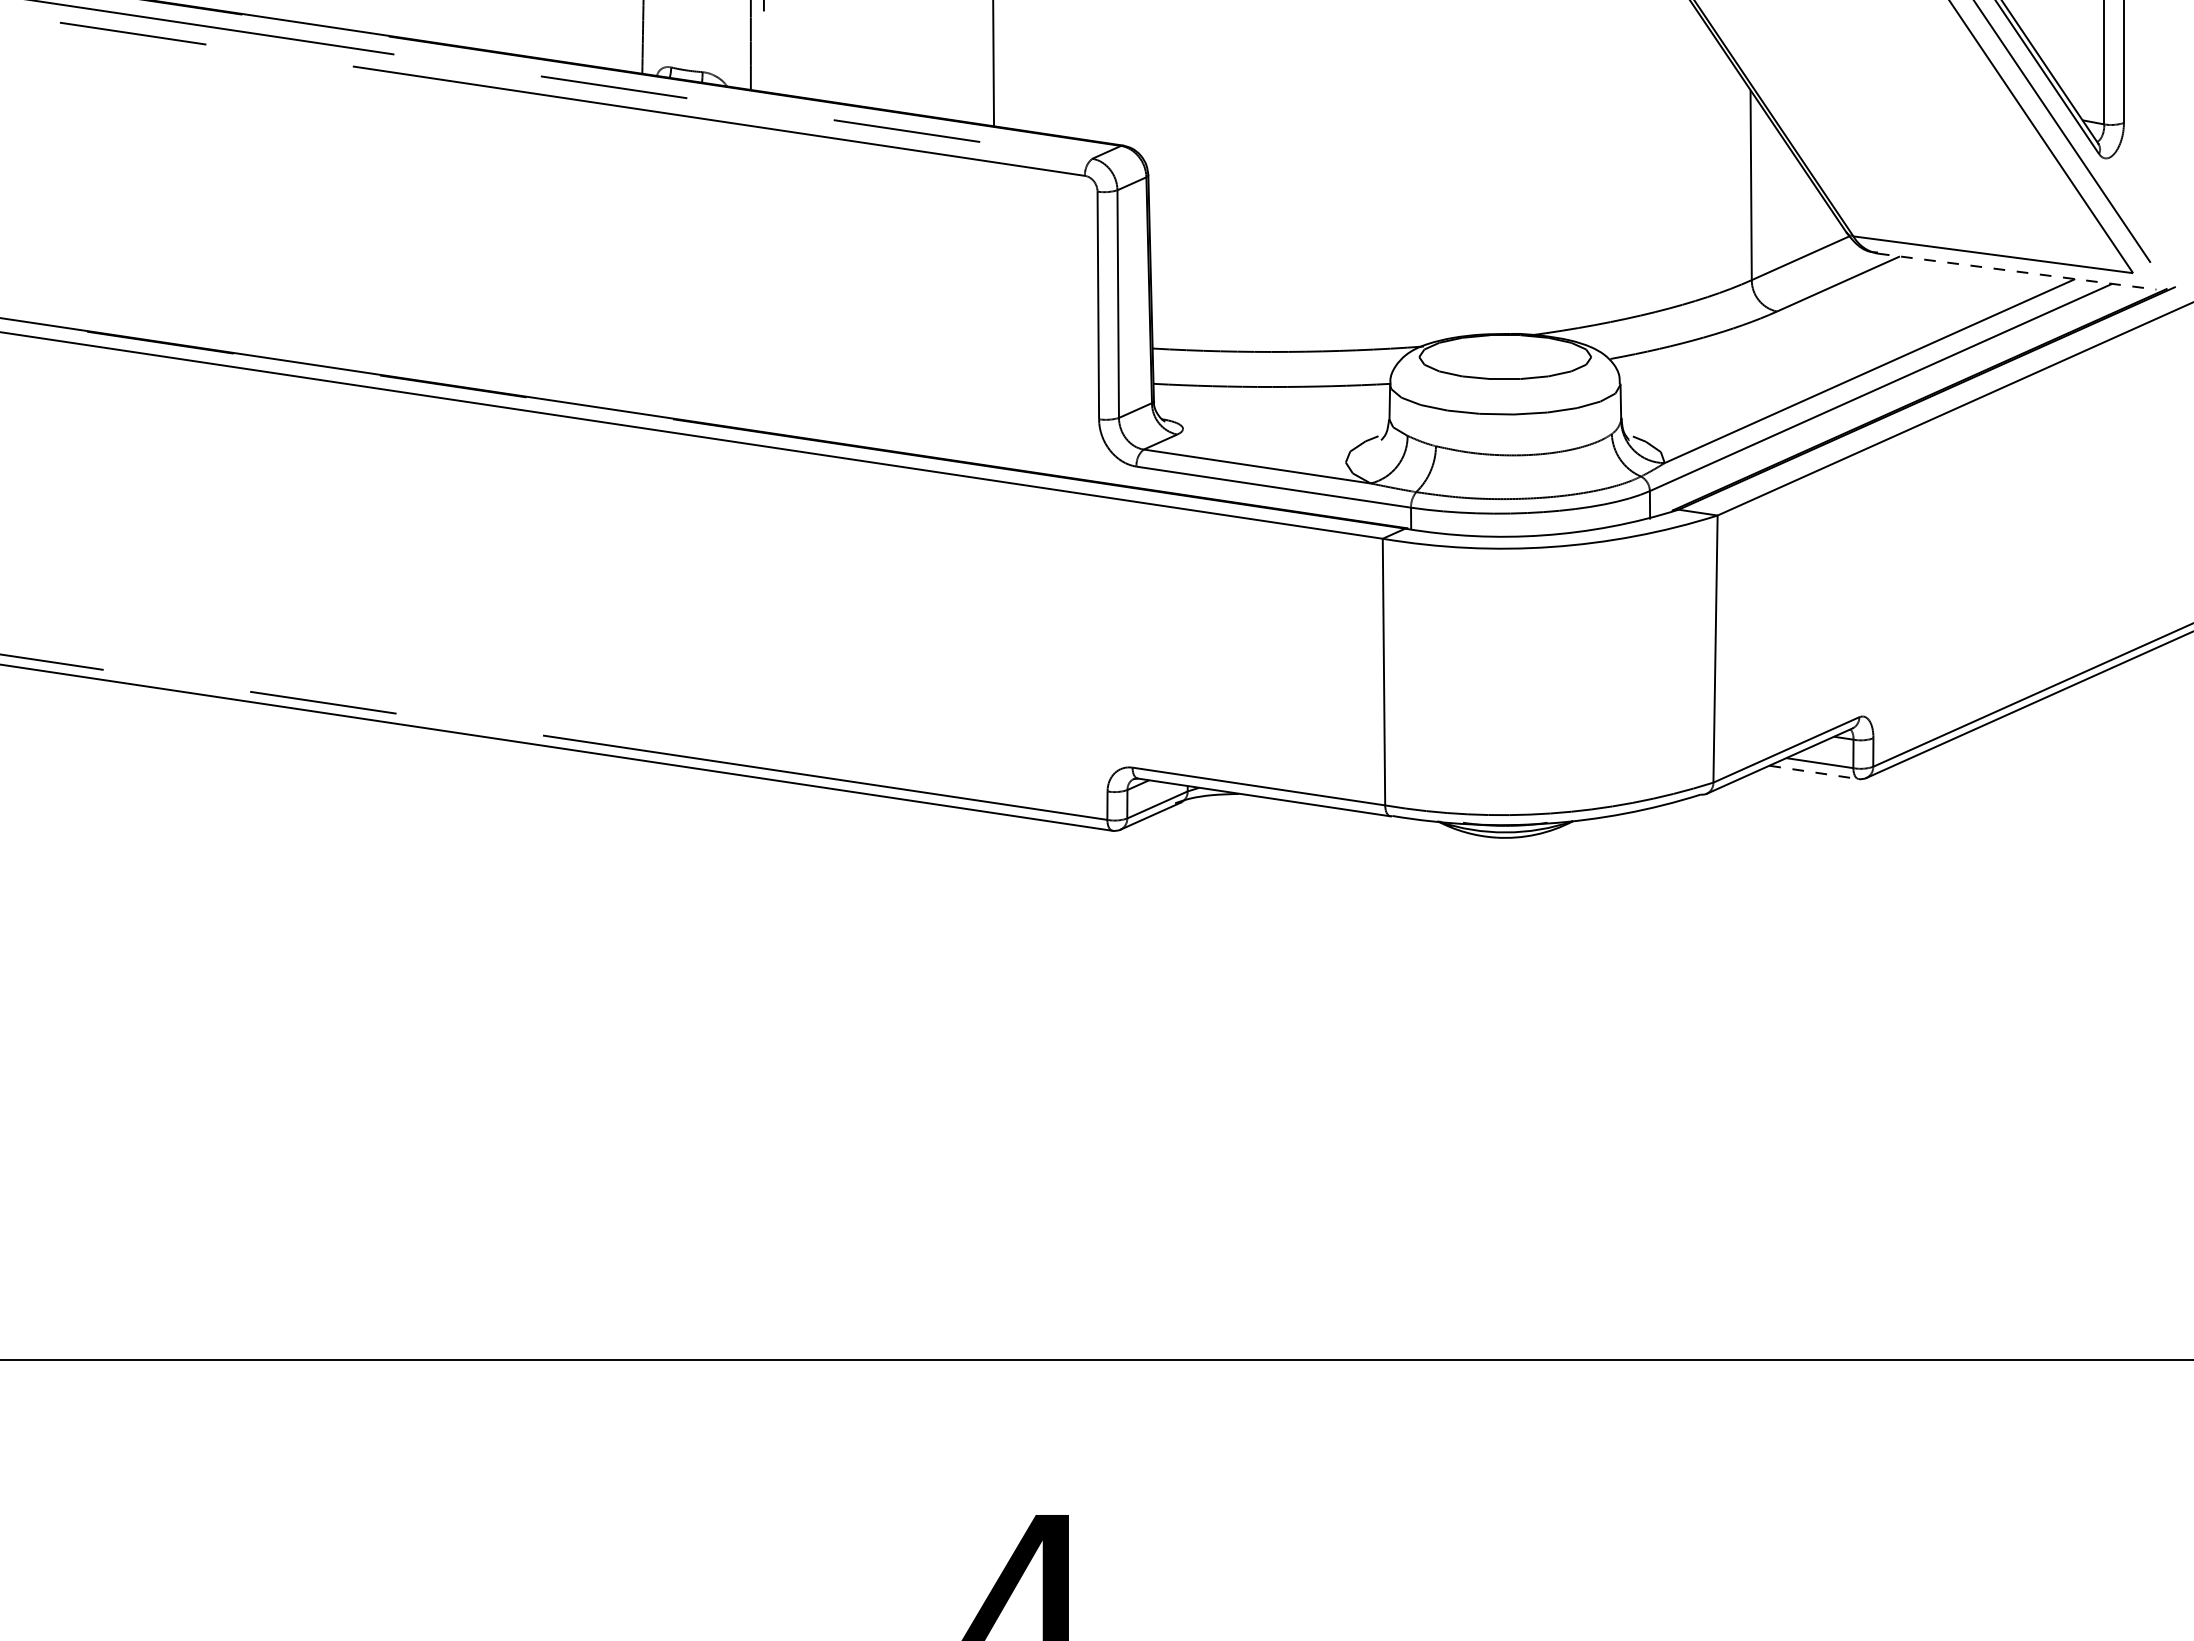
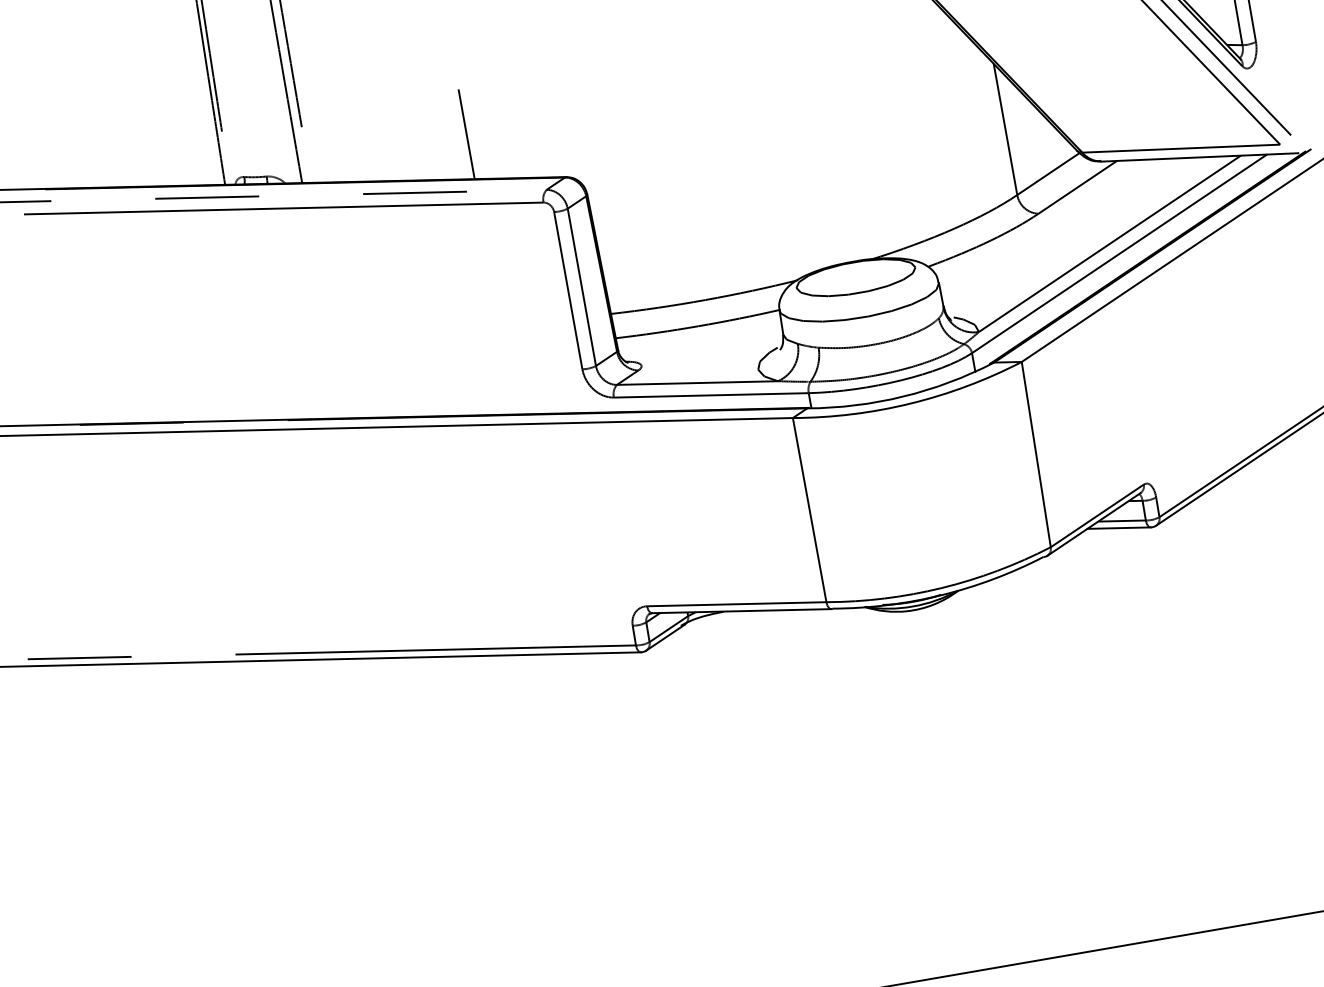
line: (2017, 271) -> (1200, 157), dashed -> solid
line: (1814, 772) -> (1119, 528), dashed -> solid

